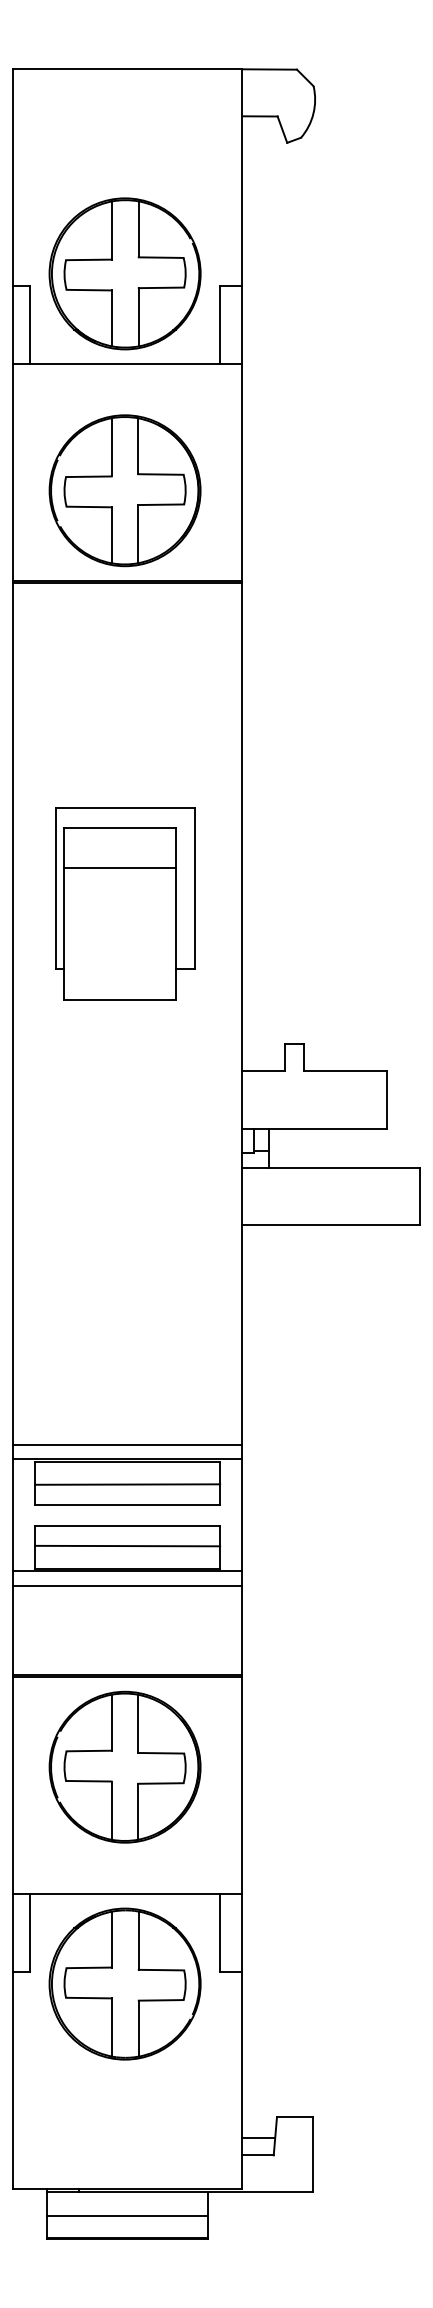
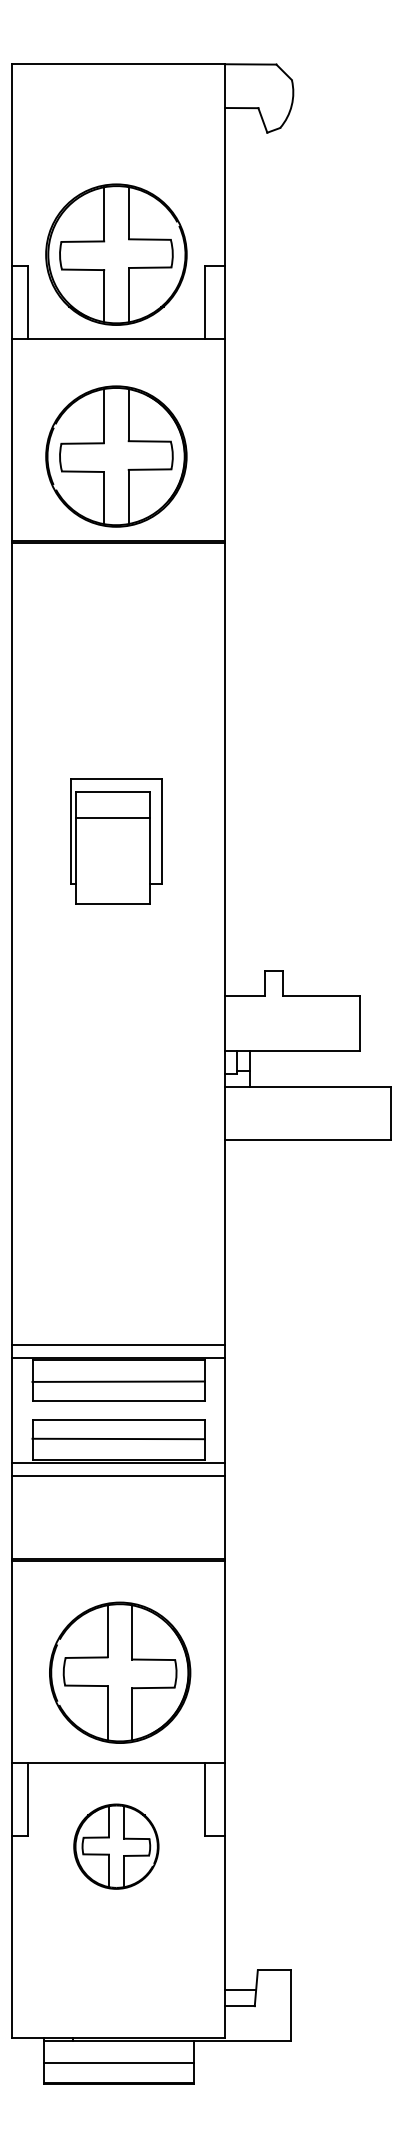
part: (125, 903) -> (116, 840), size x0.7
part: (124, 1766) -> (119, 1672), moved
part: (124, 1983) -> (115, 1846), size x0.6

